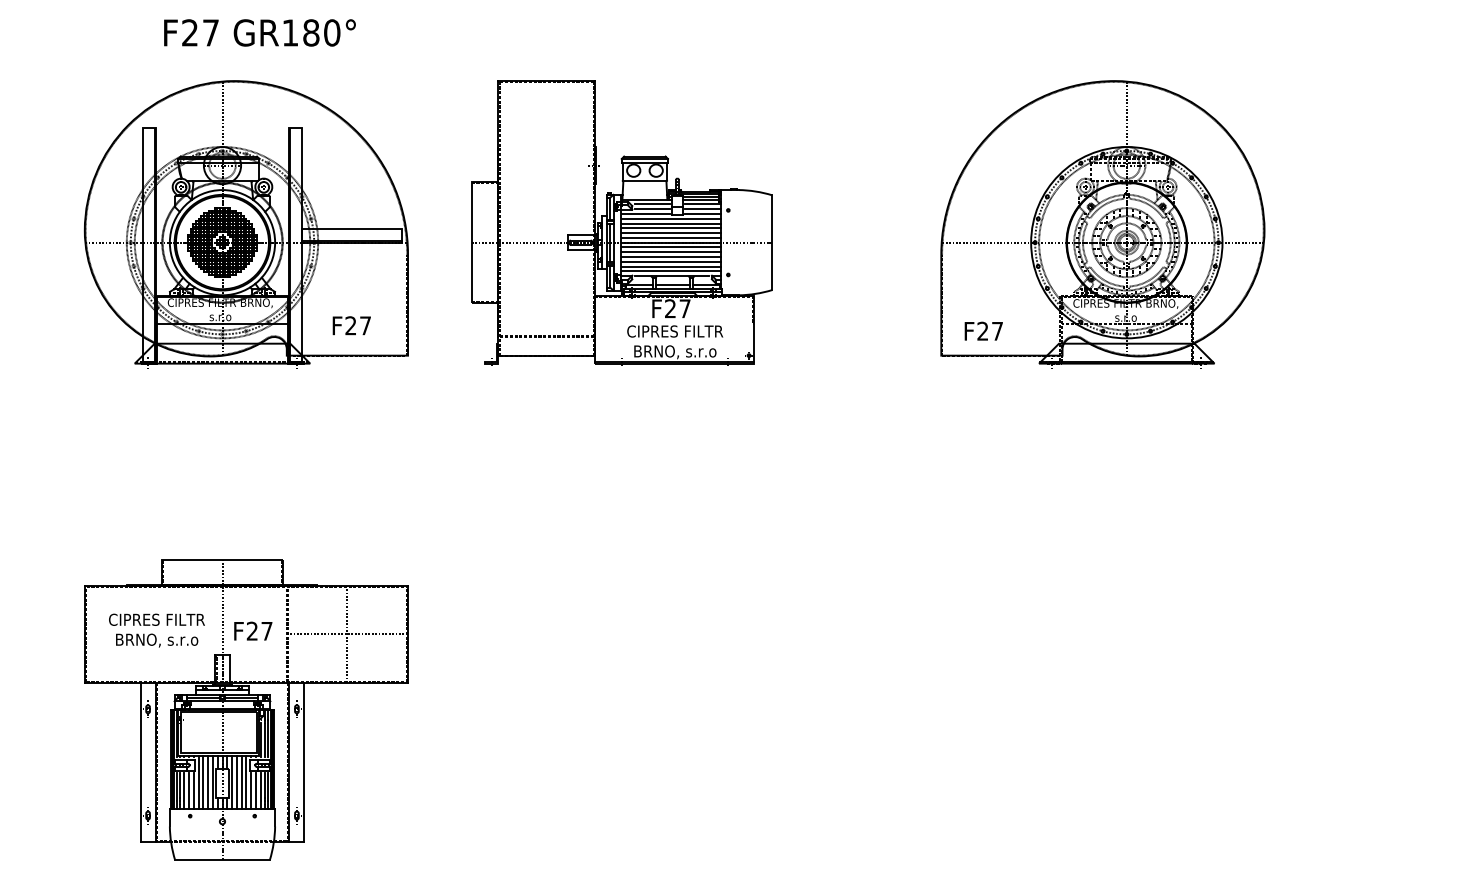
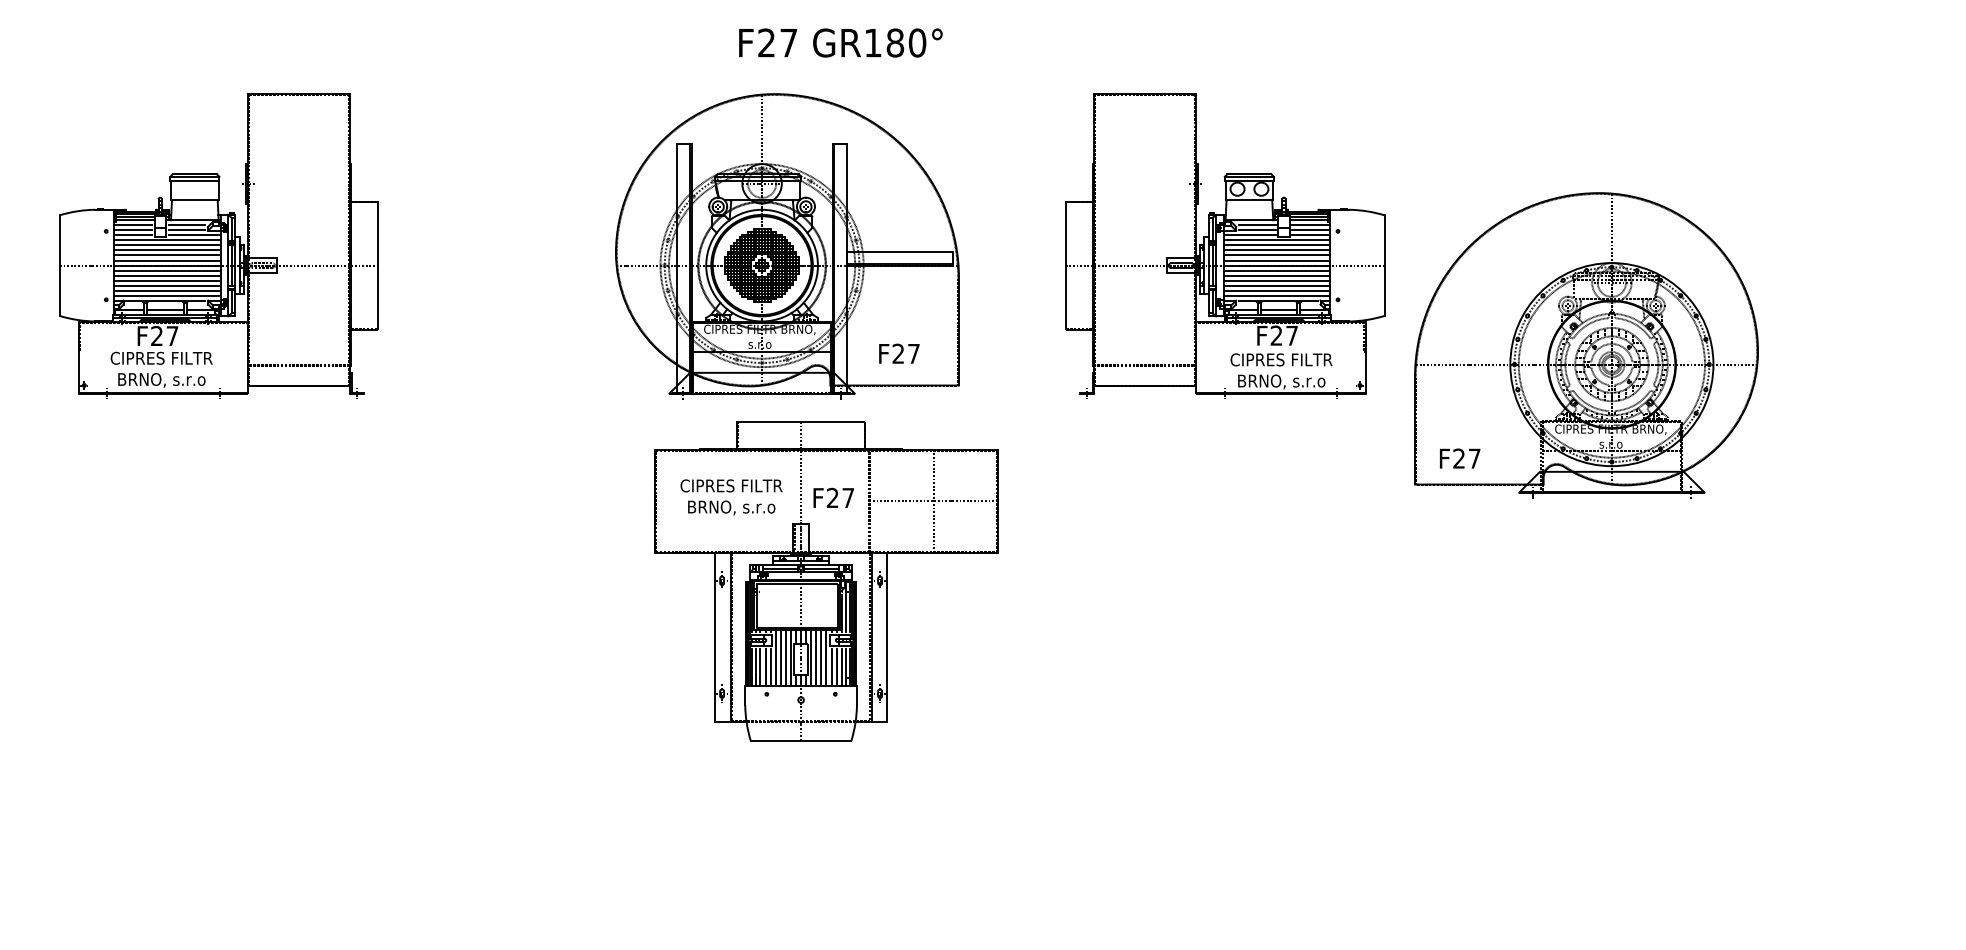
part: (246, 224) -> (787, 246), moved
part: (1102, 224) -> (1586, 345), moved
part: (246, 709) -> (826, 581), moved

